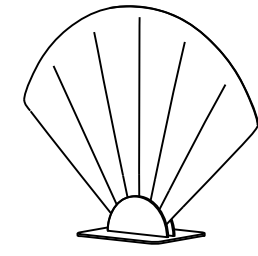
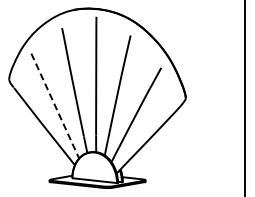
line: (85, 135) -> (55, 106), solid -> dashed

